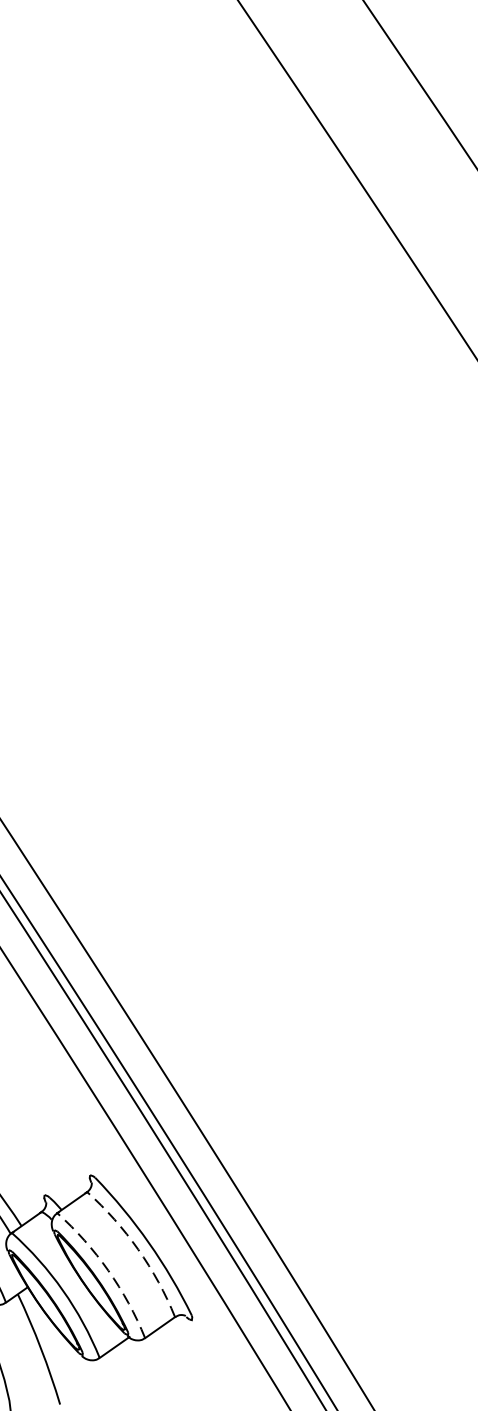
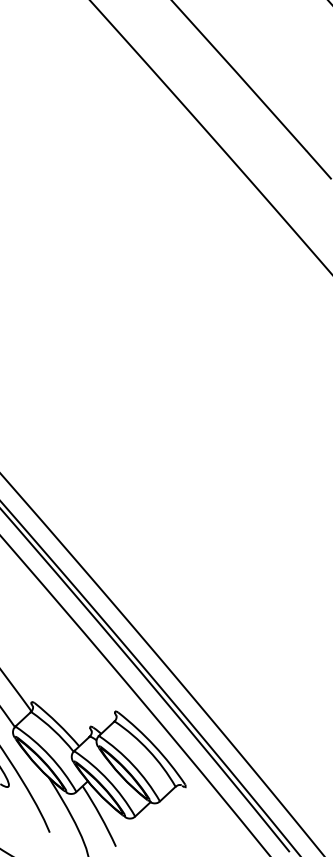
arc: (137, 1249) -> (148, 750), dashed -> solid
arc: (108, 1271) -> (133, 765), dashed -> solid

